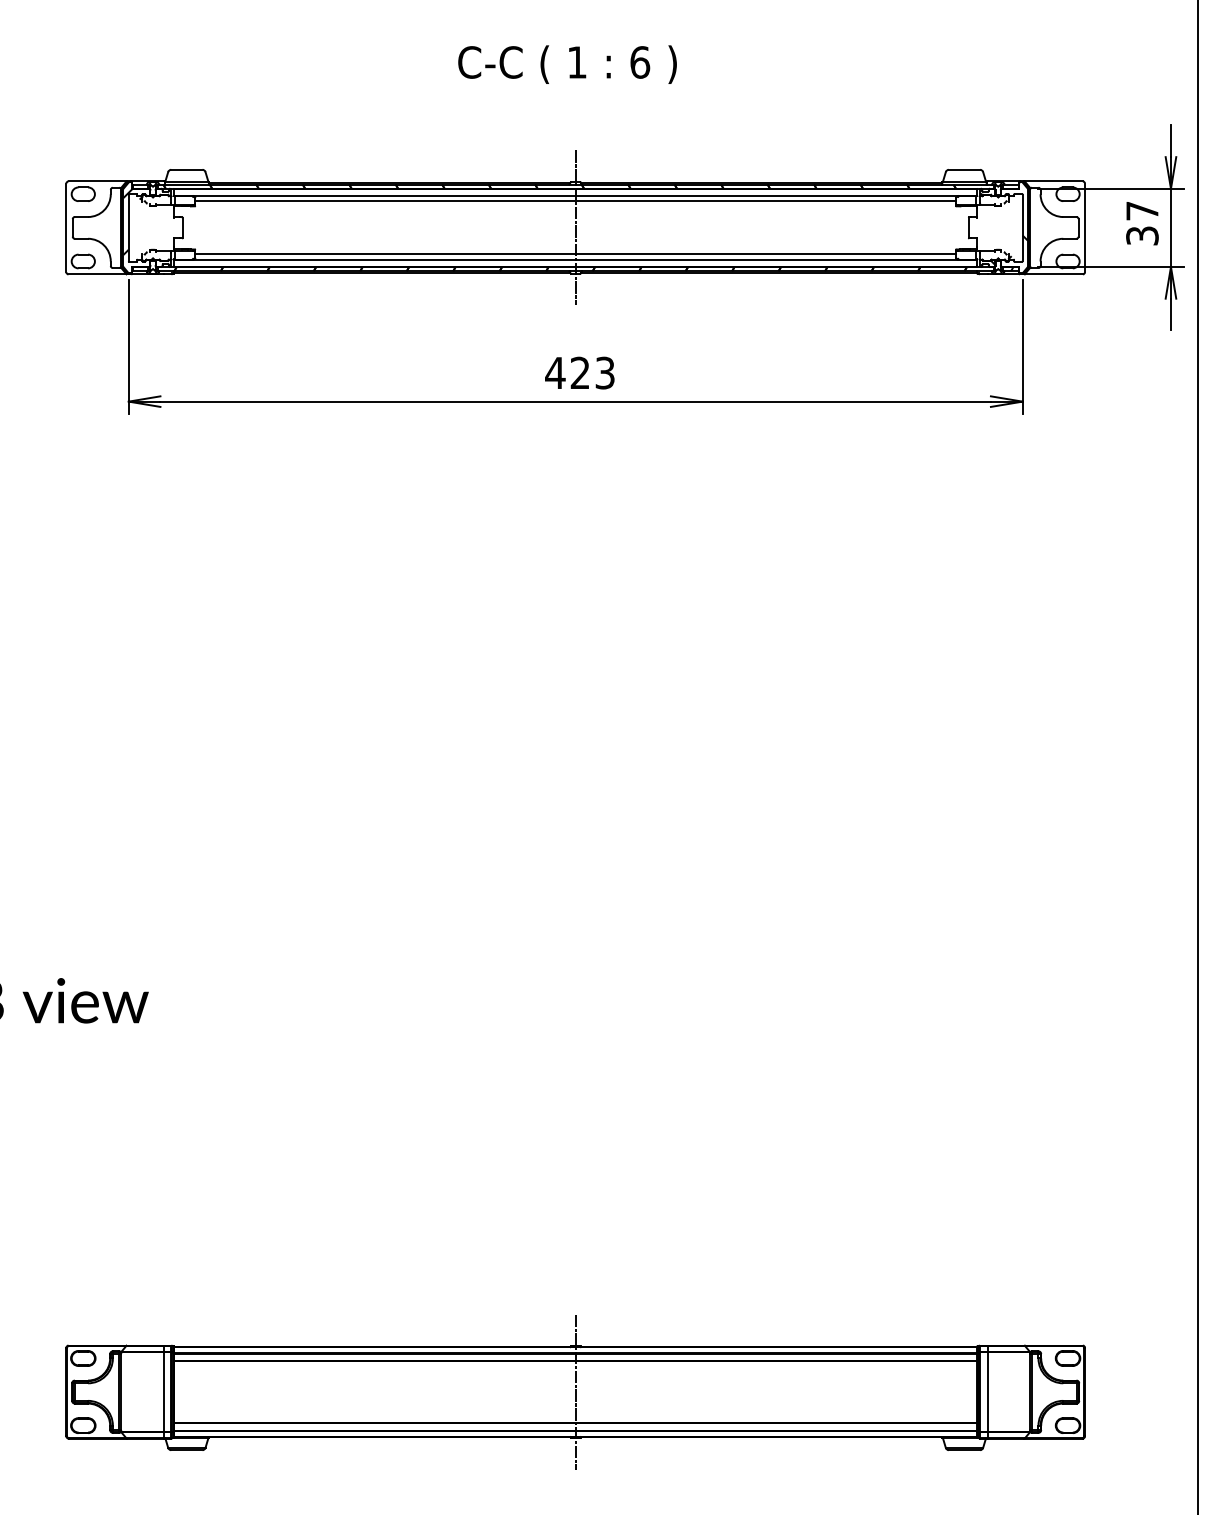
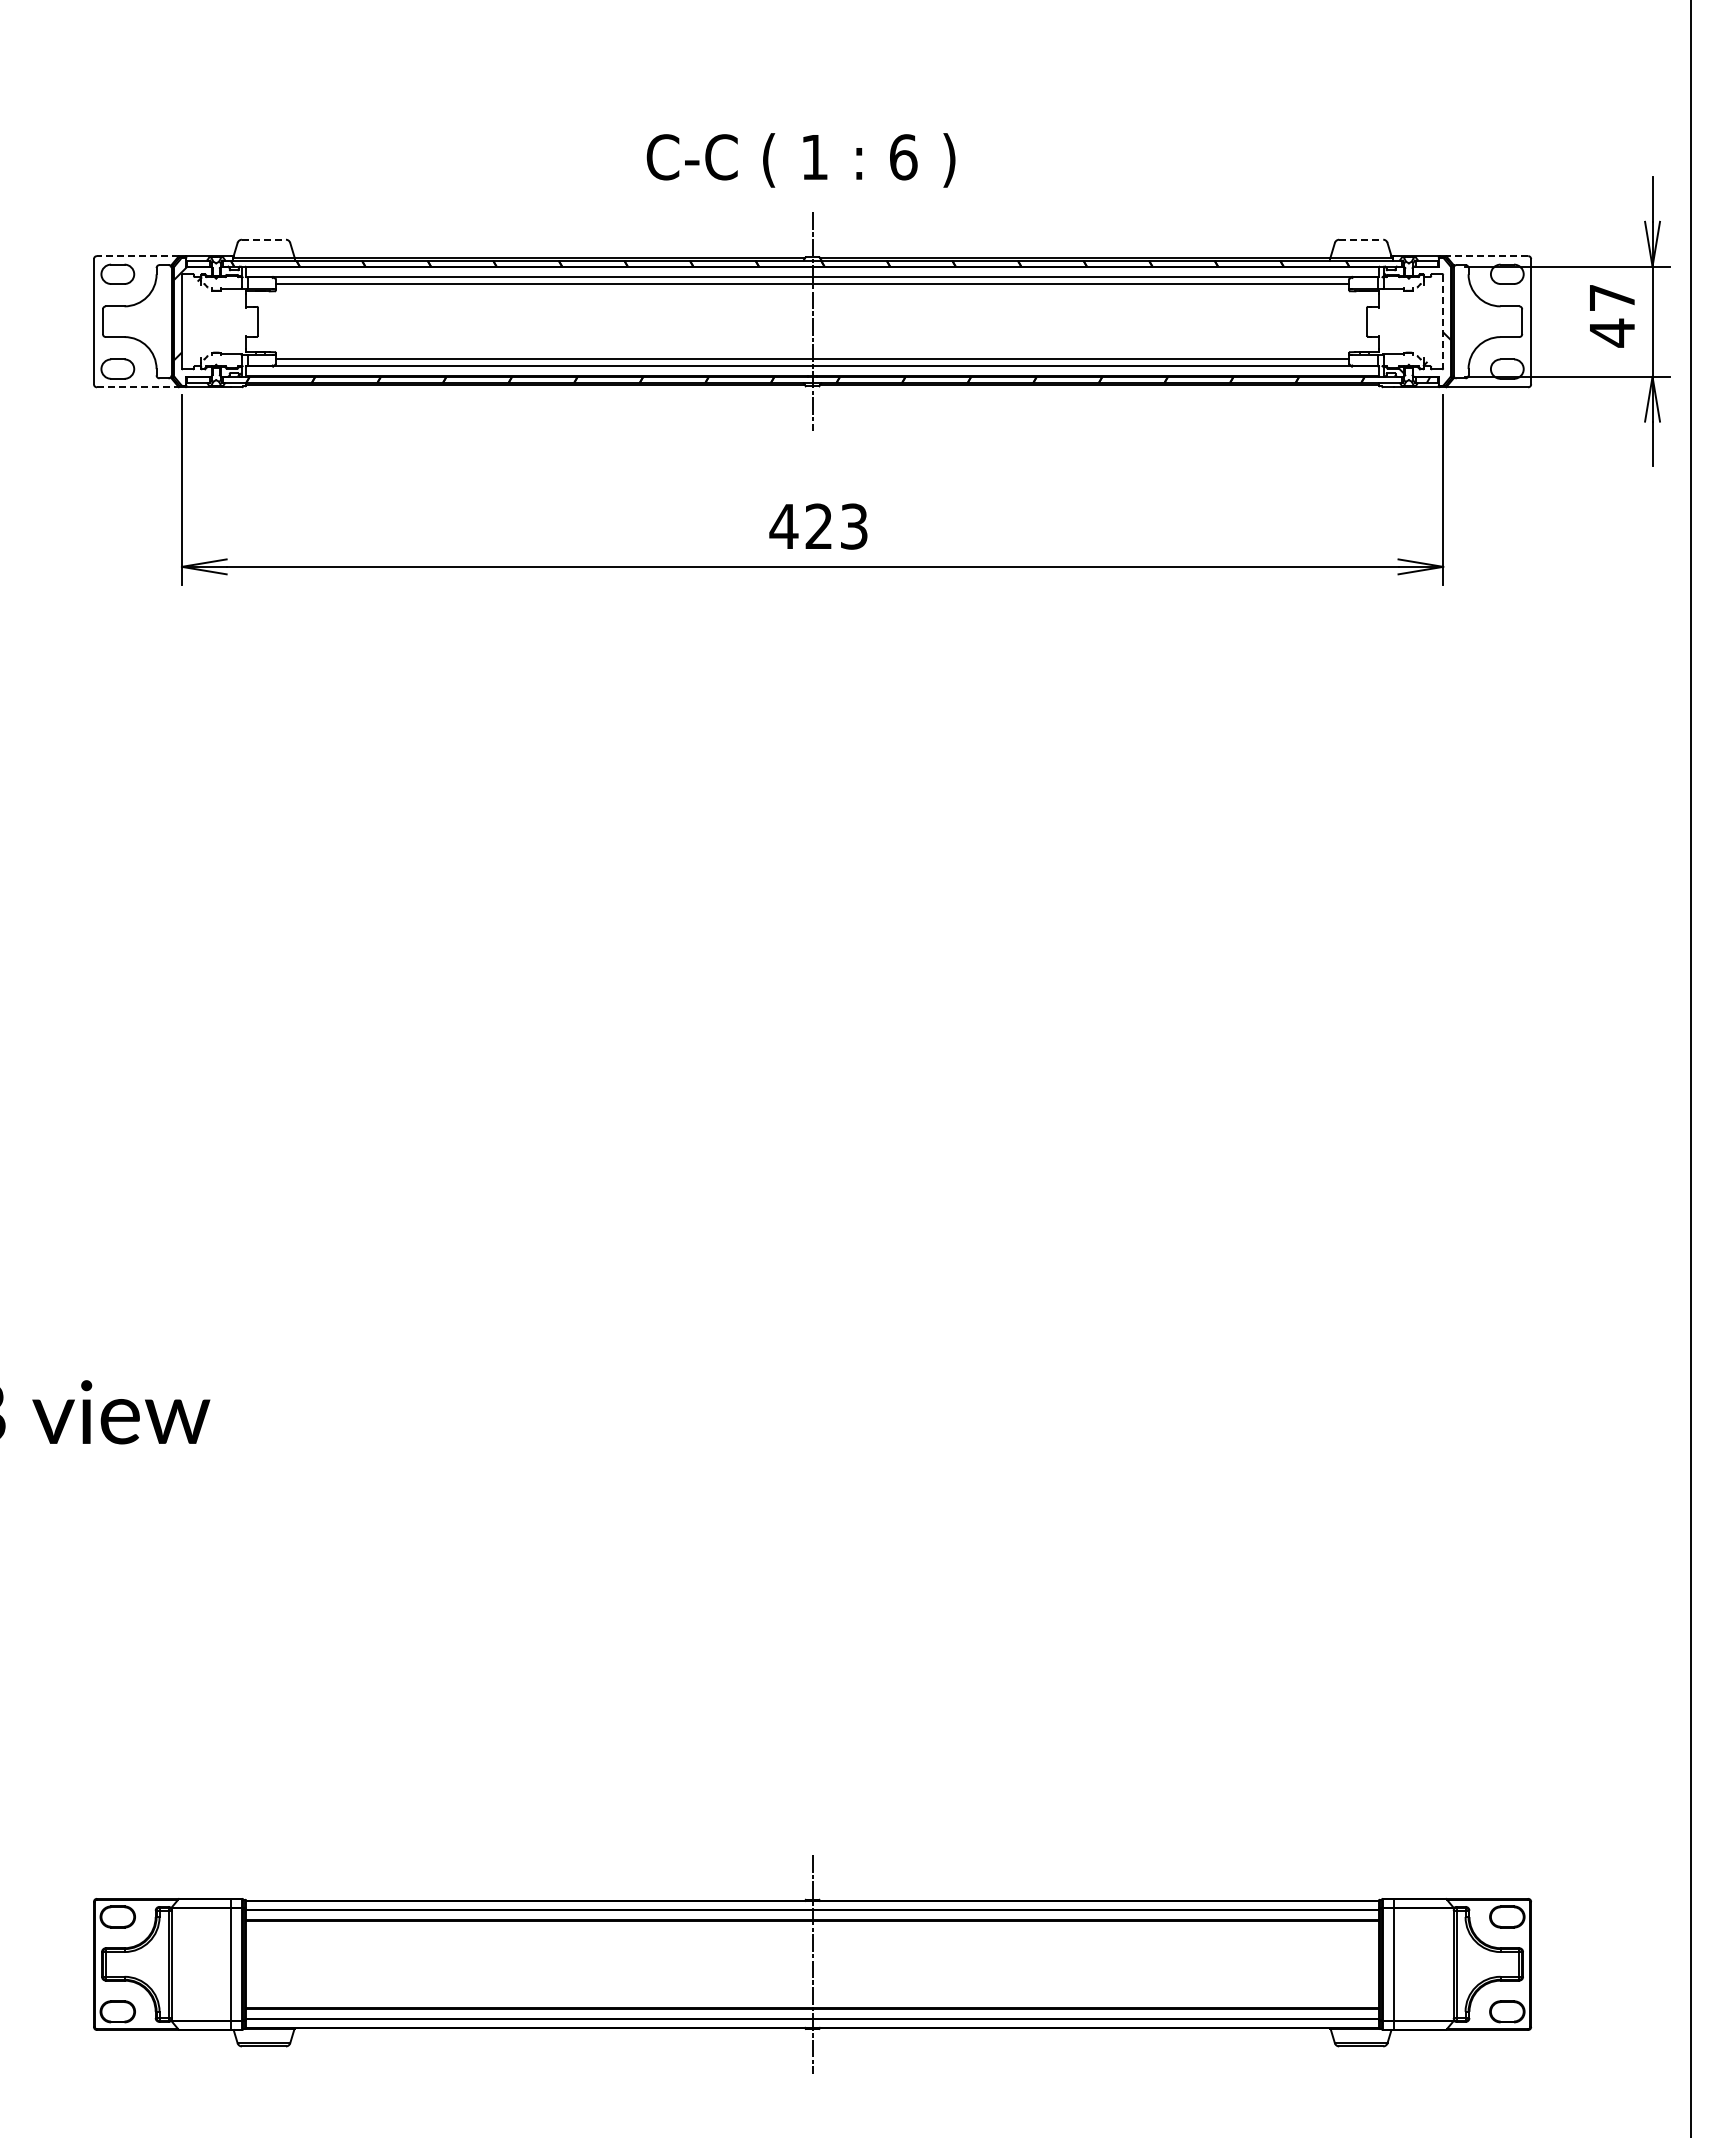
text: (567, 64) -> (800, 160), moved
line: (187, 169) -> (264, 239), solid -> dashed
line: (964, 169) -> (1361, 239), solid -> dashed
line: (97, 181) -> (137, 256), solid -> dashed
line: (1053, 181) -> (1486, 256), solid -> dashed
line: (1022, 227) -> (1443, 321), solid -> dashed
text: (1142, 235) -> (1612, 332), 37 -> 47
line: (97, 274) -> (138, 387), solid -> dashed

